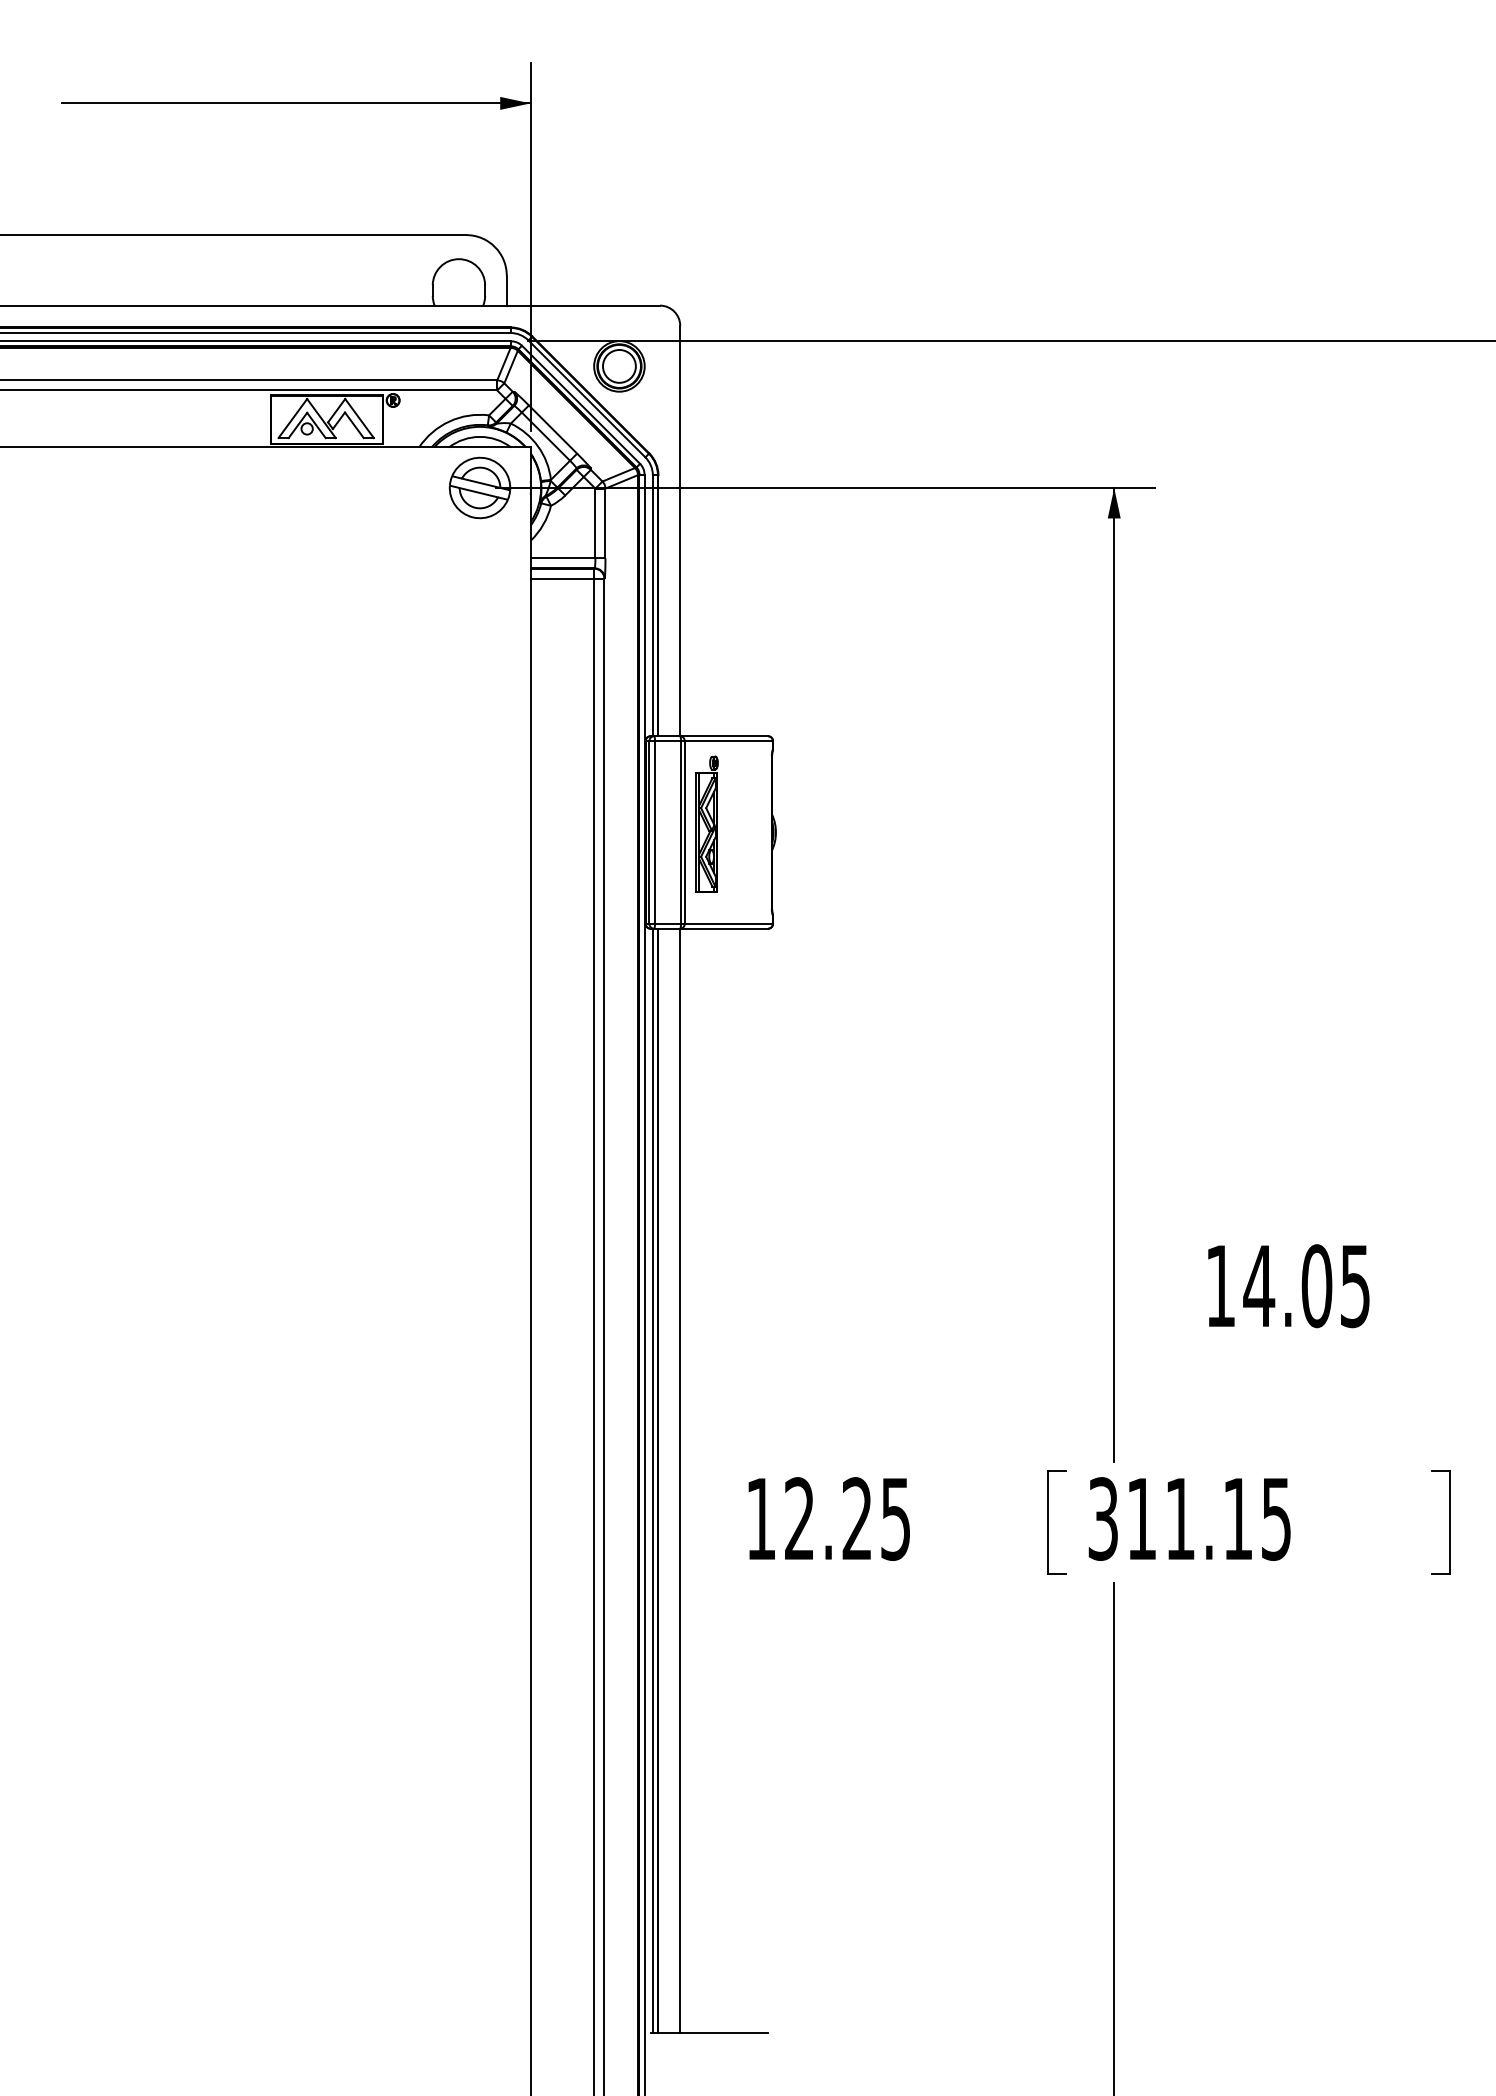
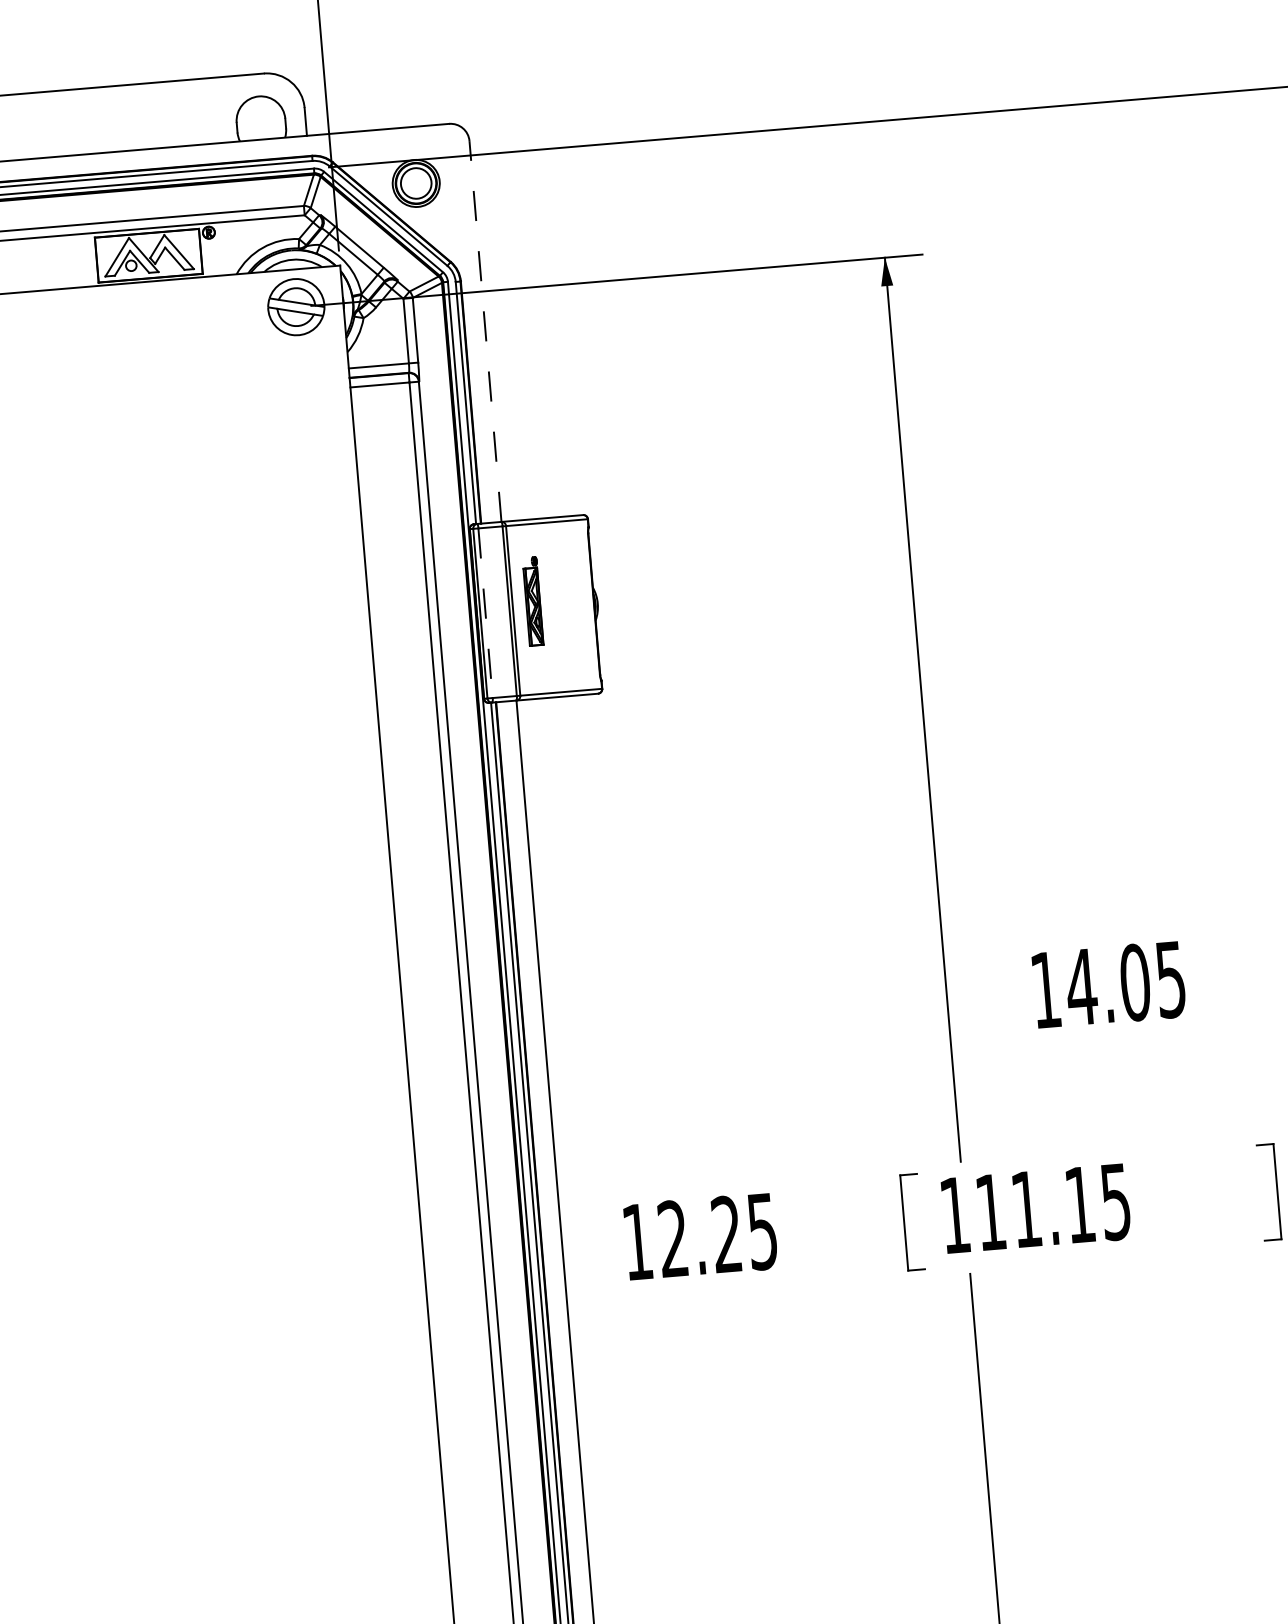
line: (680, 530) -> (485, 330), solid -> dashed
part: (706, 823) -> (532, 600), size x0.7
line: (654, 832) -> (485, 613), solid -> dashed
text: (1102, 1518) -> (954, 1214), 311.15 -> 111.15

